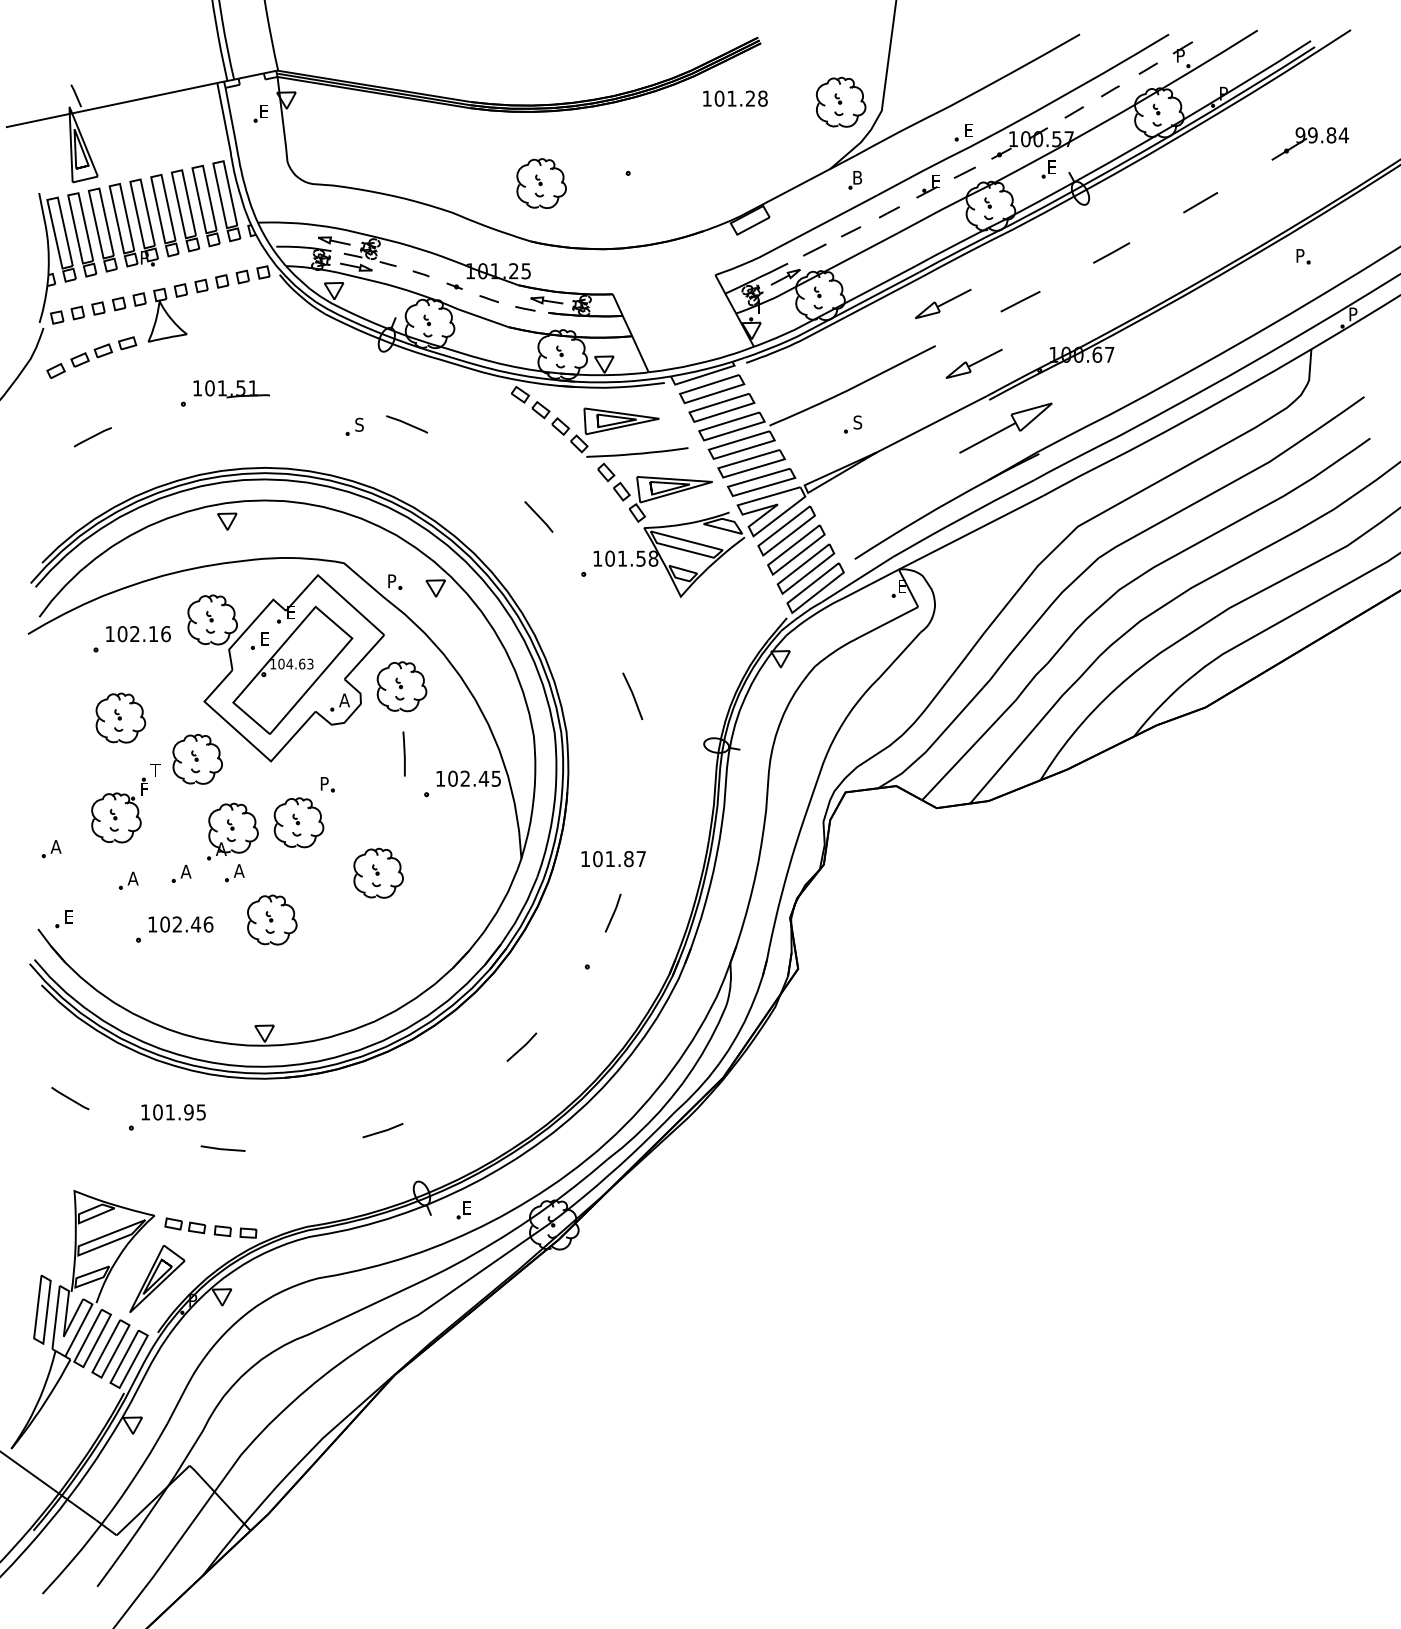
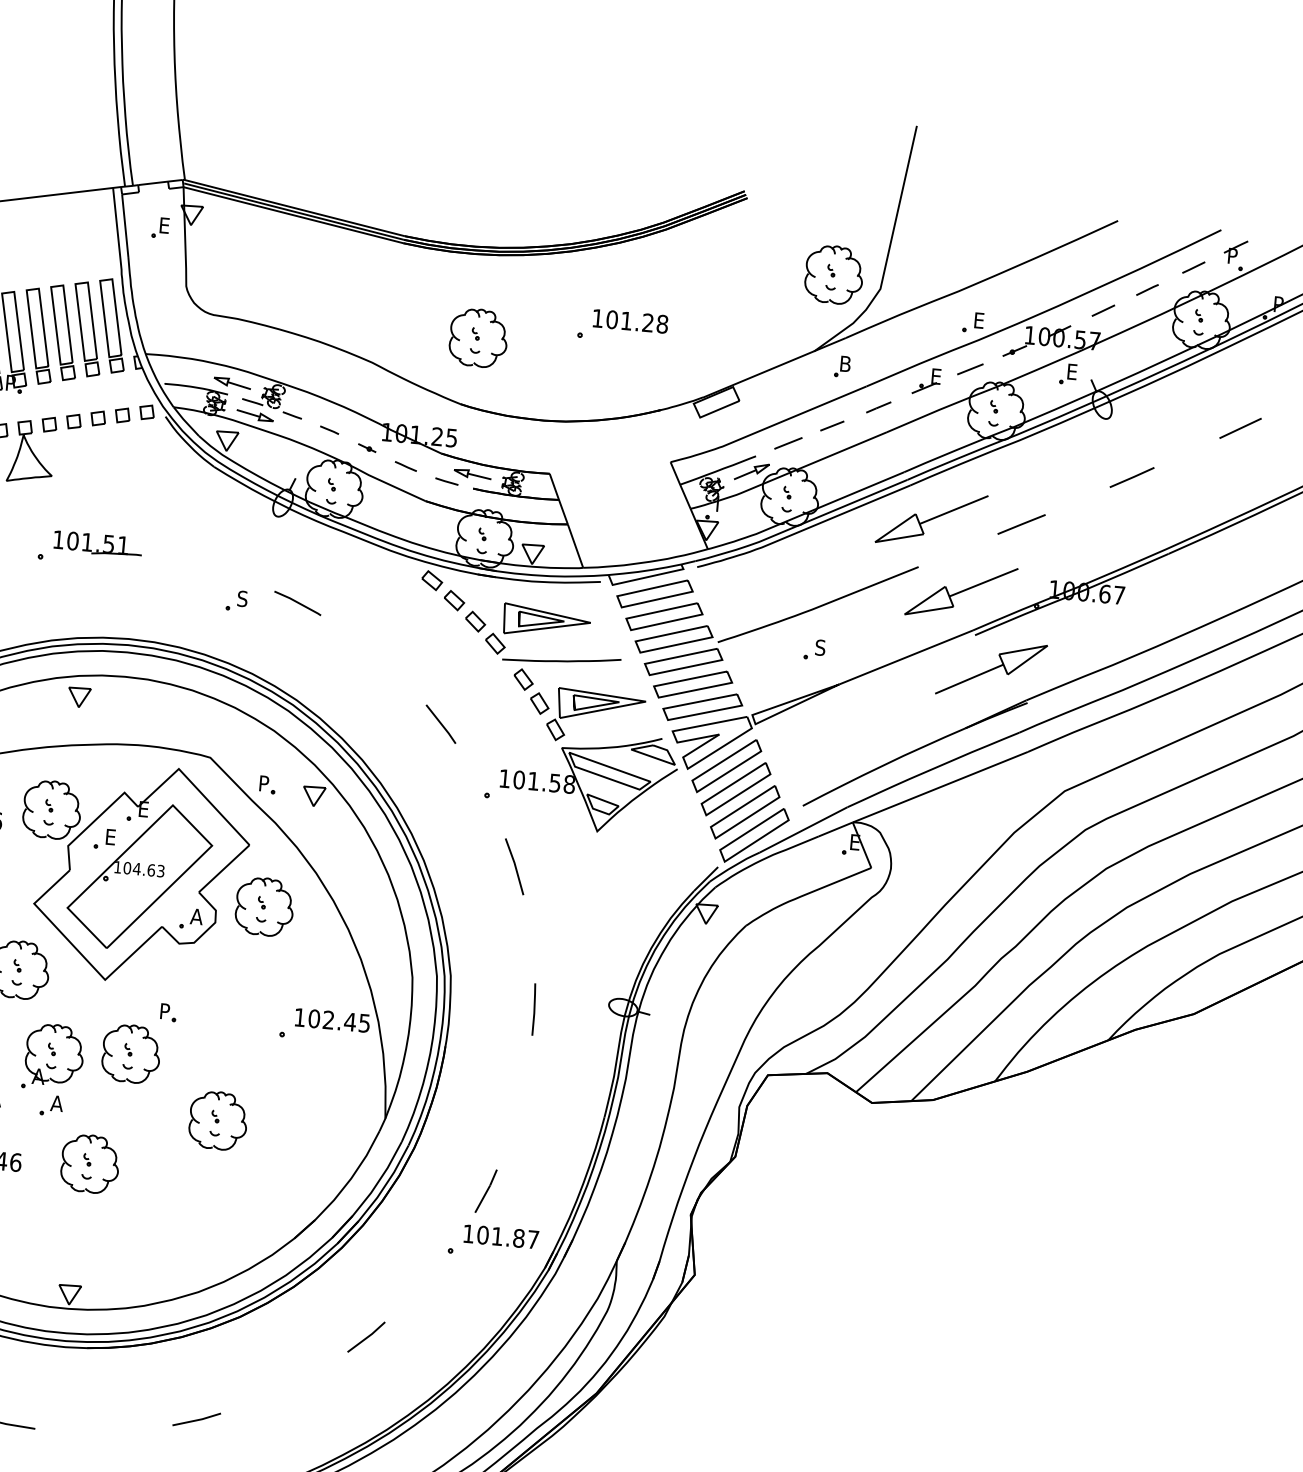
text: (735, 98) -> (630, 321), moved
part: (943, 303) -> (932, 518), size x1.67
part: (974, 363) -> (961, 591), size x1.67
line: (632, 695) -> (514, 865), moved
line: (403, 753) -> (533, 1008), moved
text: (613, 859) -> (501, 1237), moved

